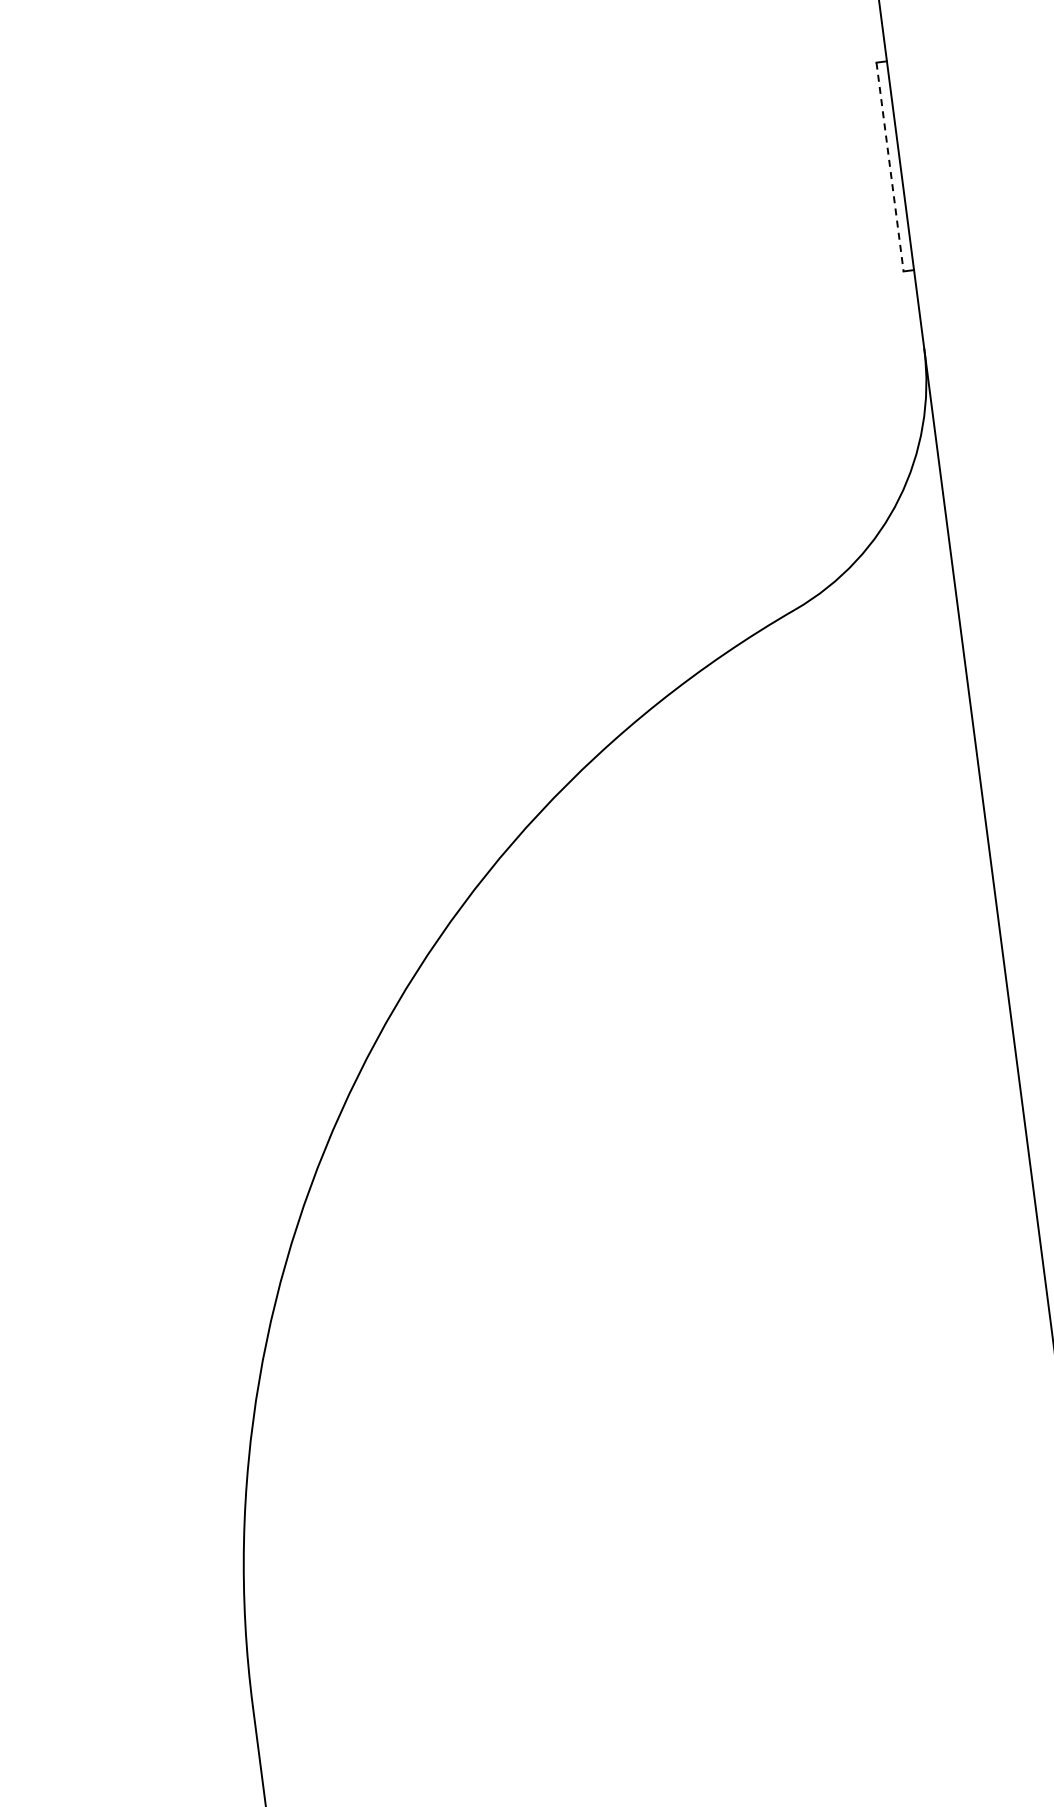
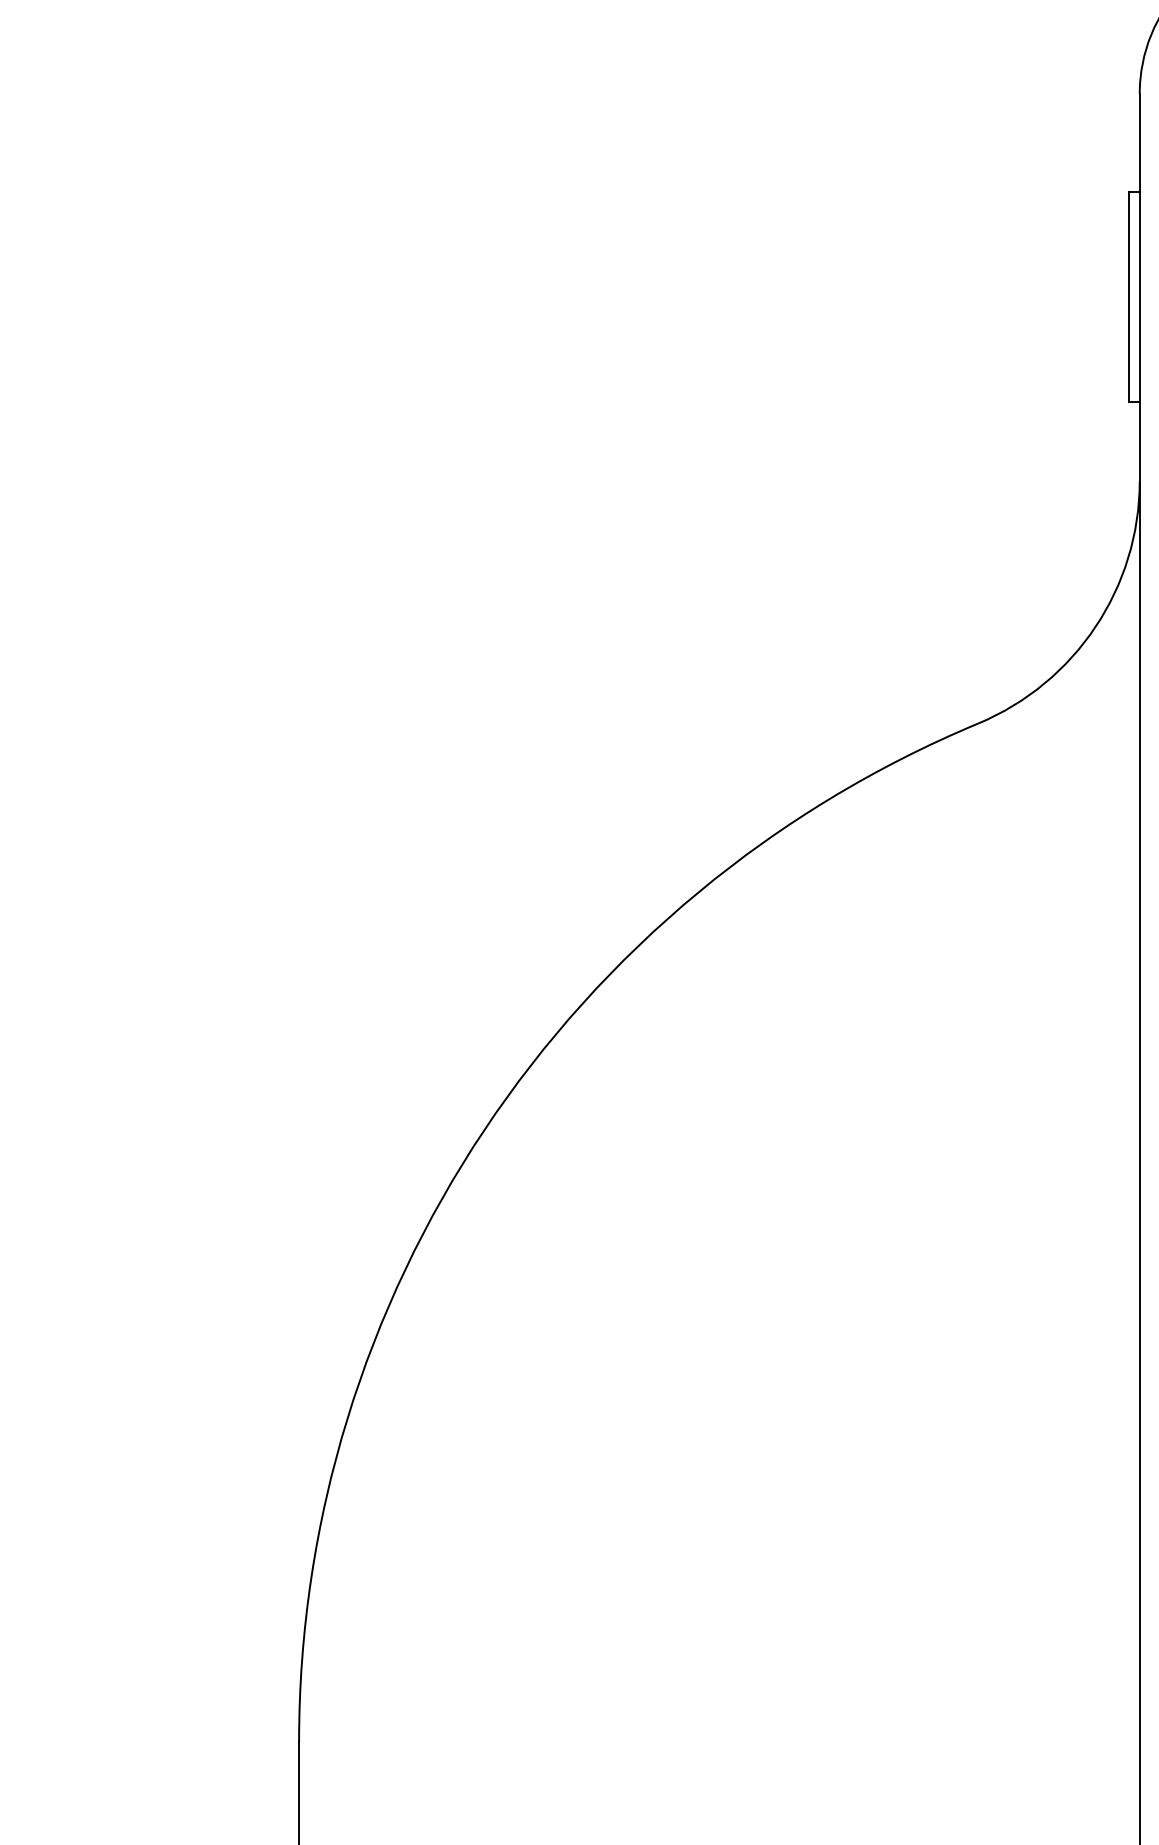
line: (890, 167) -> (1129, 297), dashed -> solid

